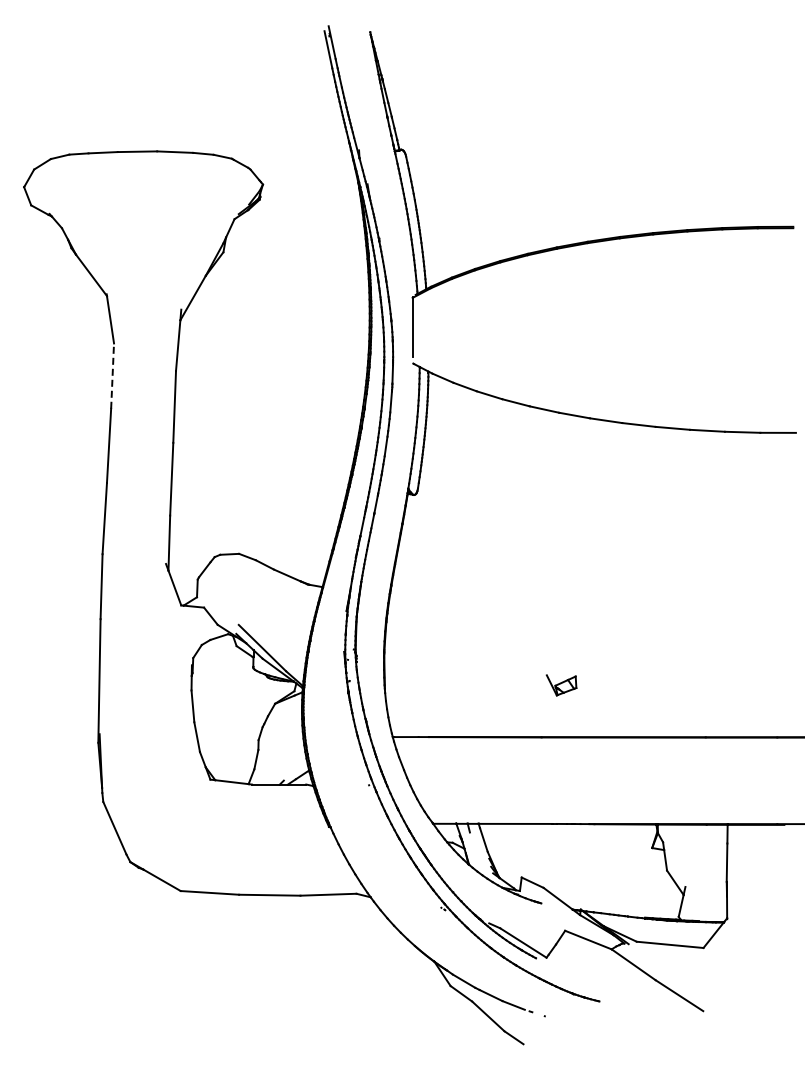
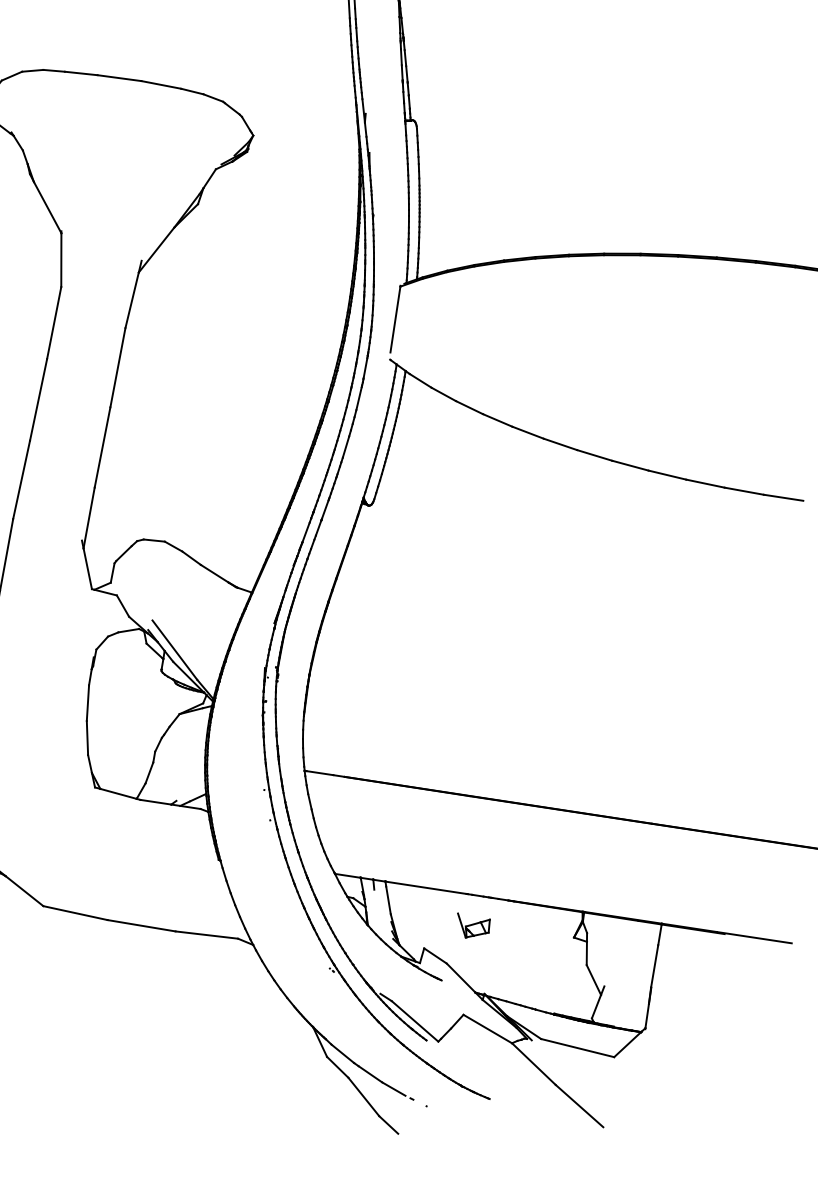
line: (112, 376) -> (54, 323), dashed -> solid
part: (561, 685) -> (472, 927), moved

